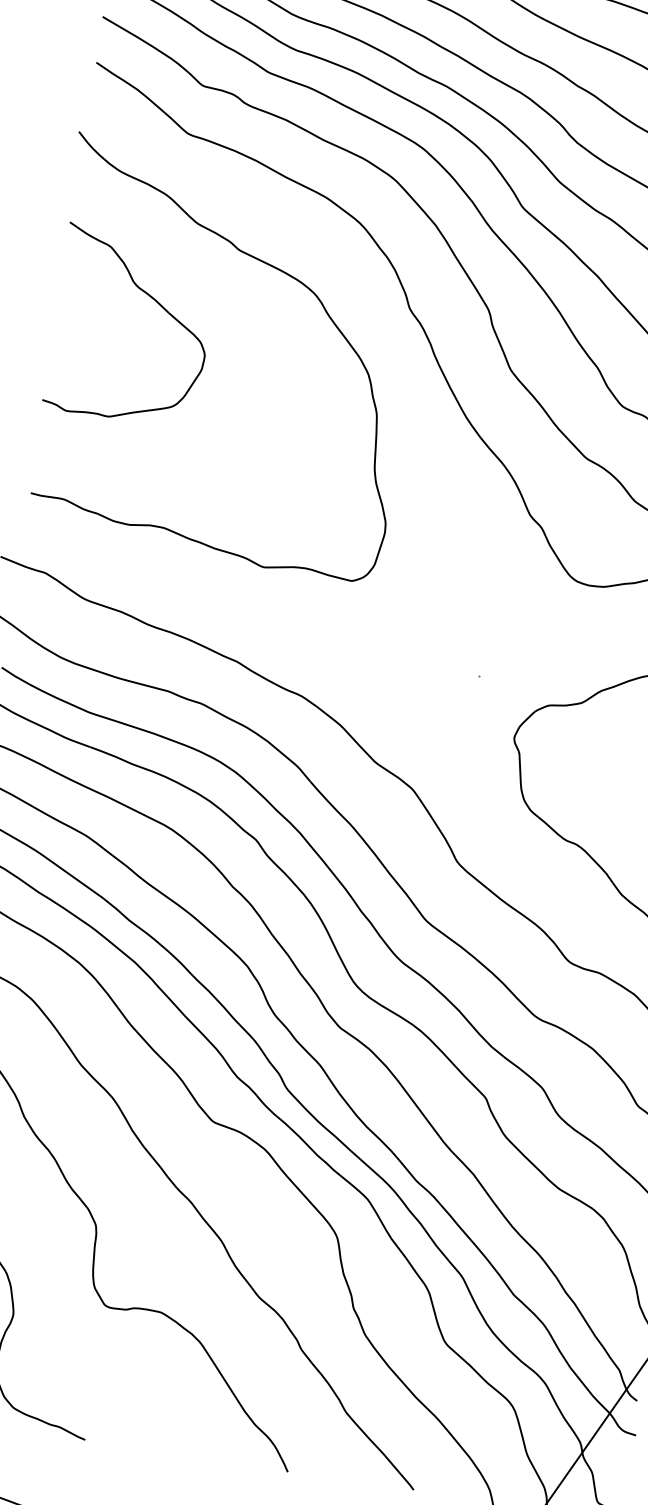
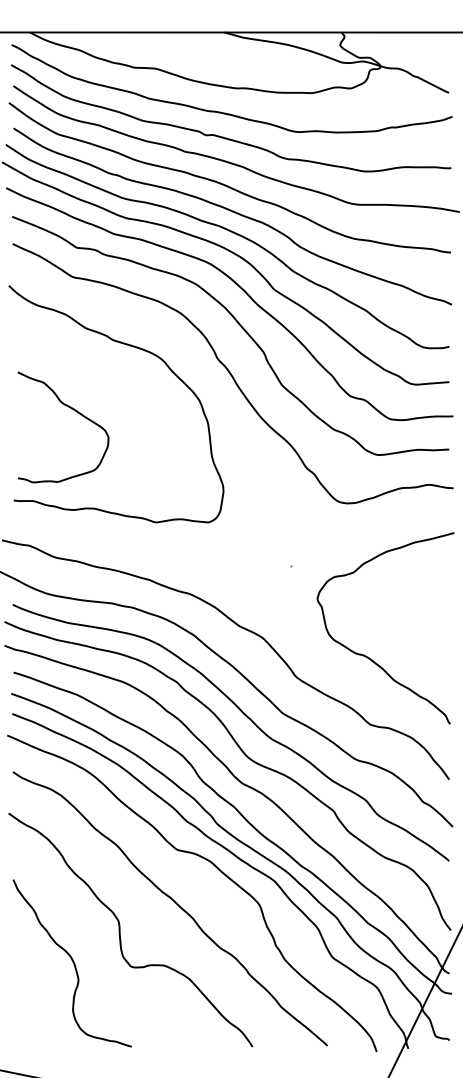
curve: (150, 298) -> (71, 409), moved

